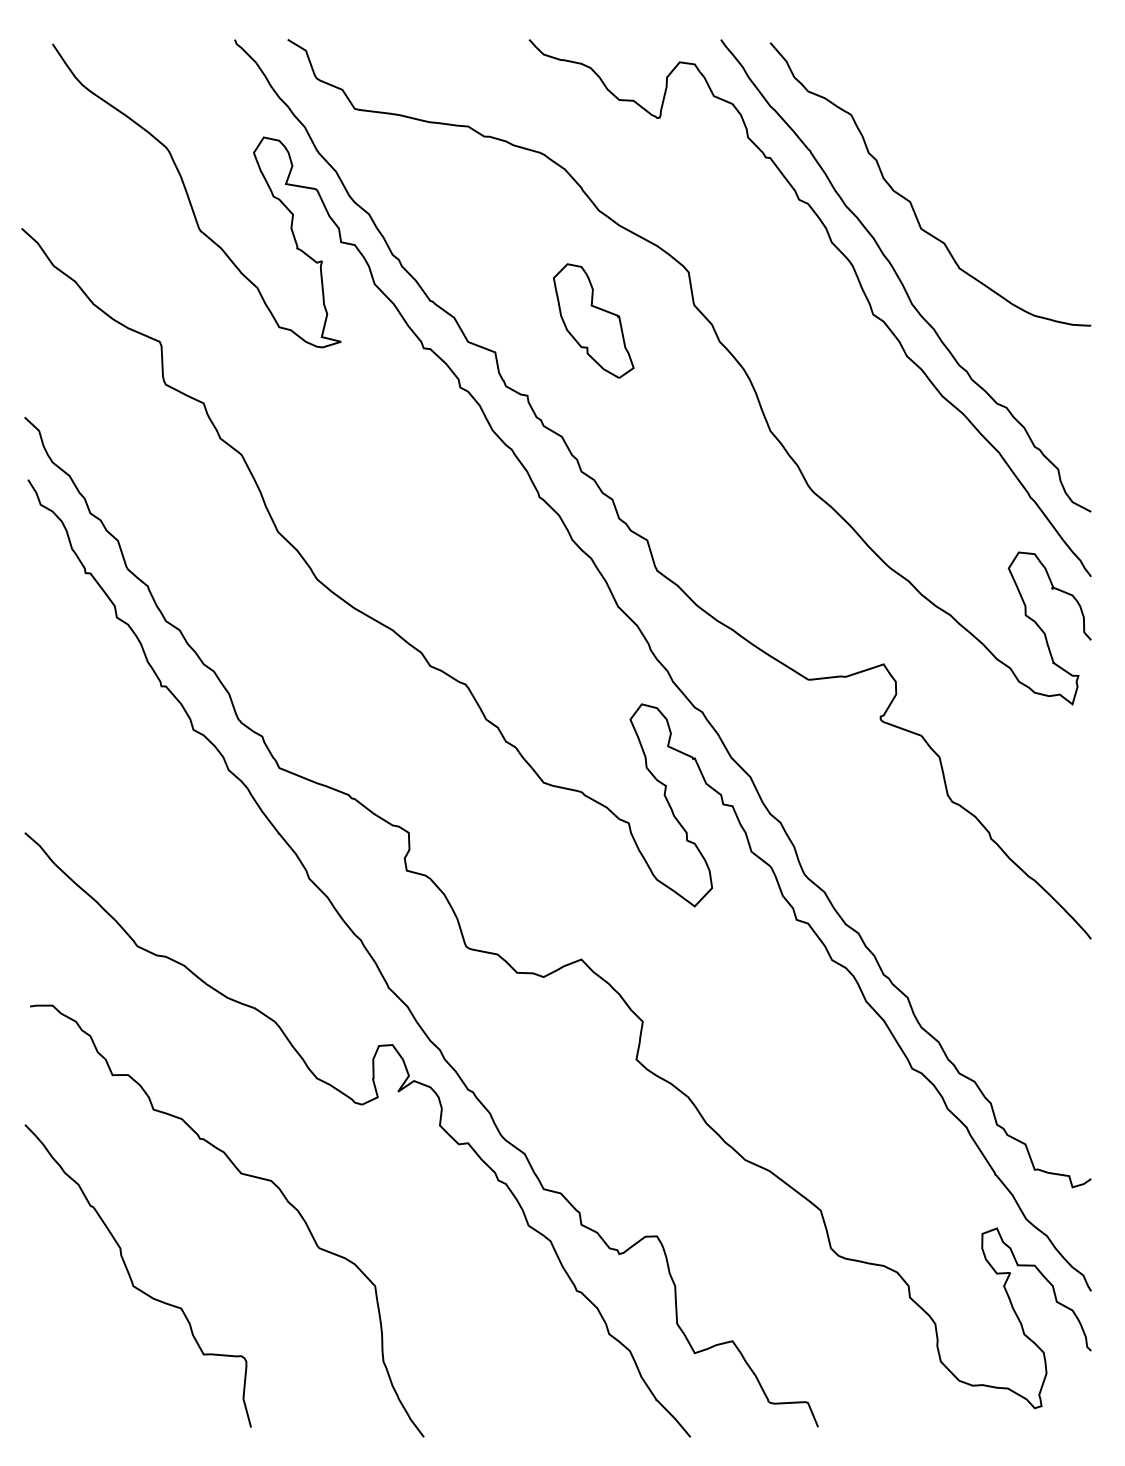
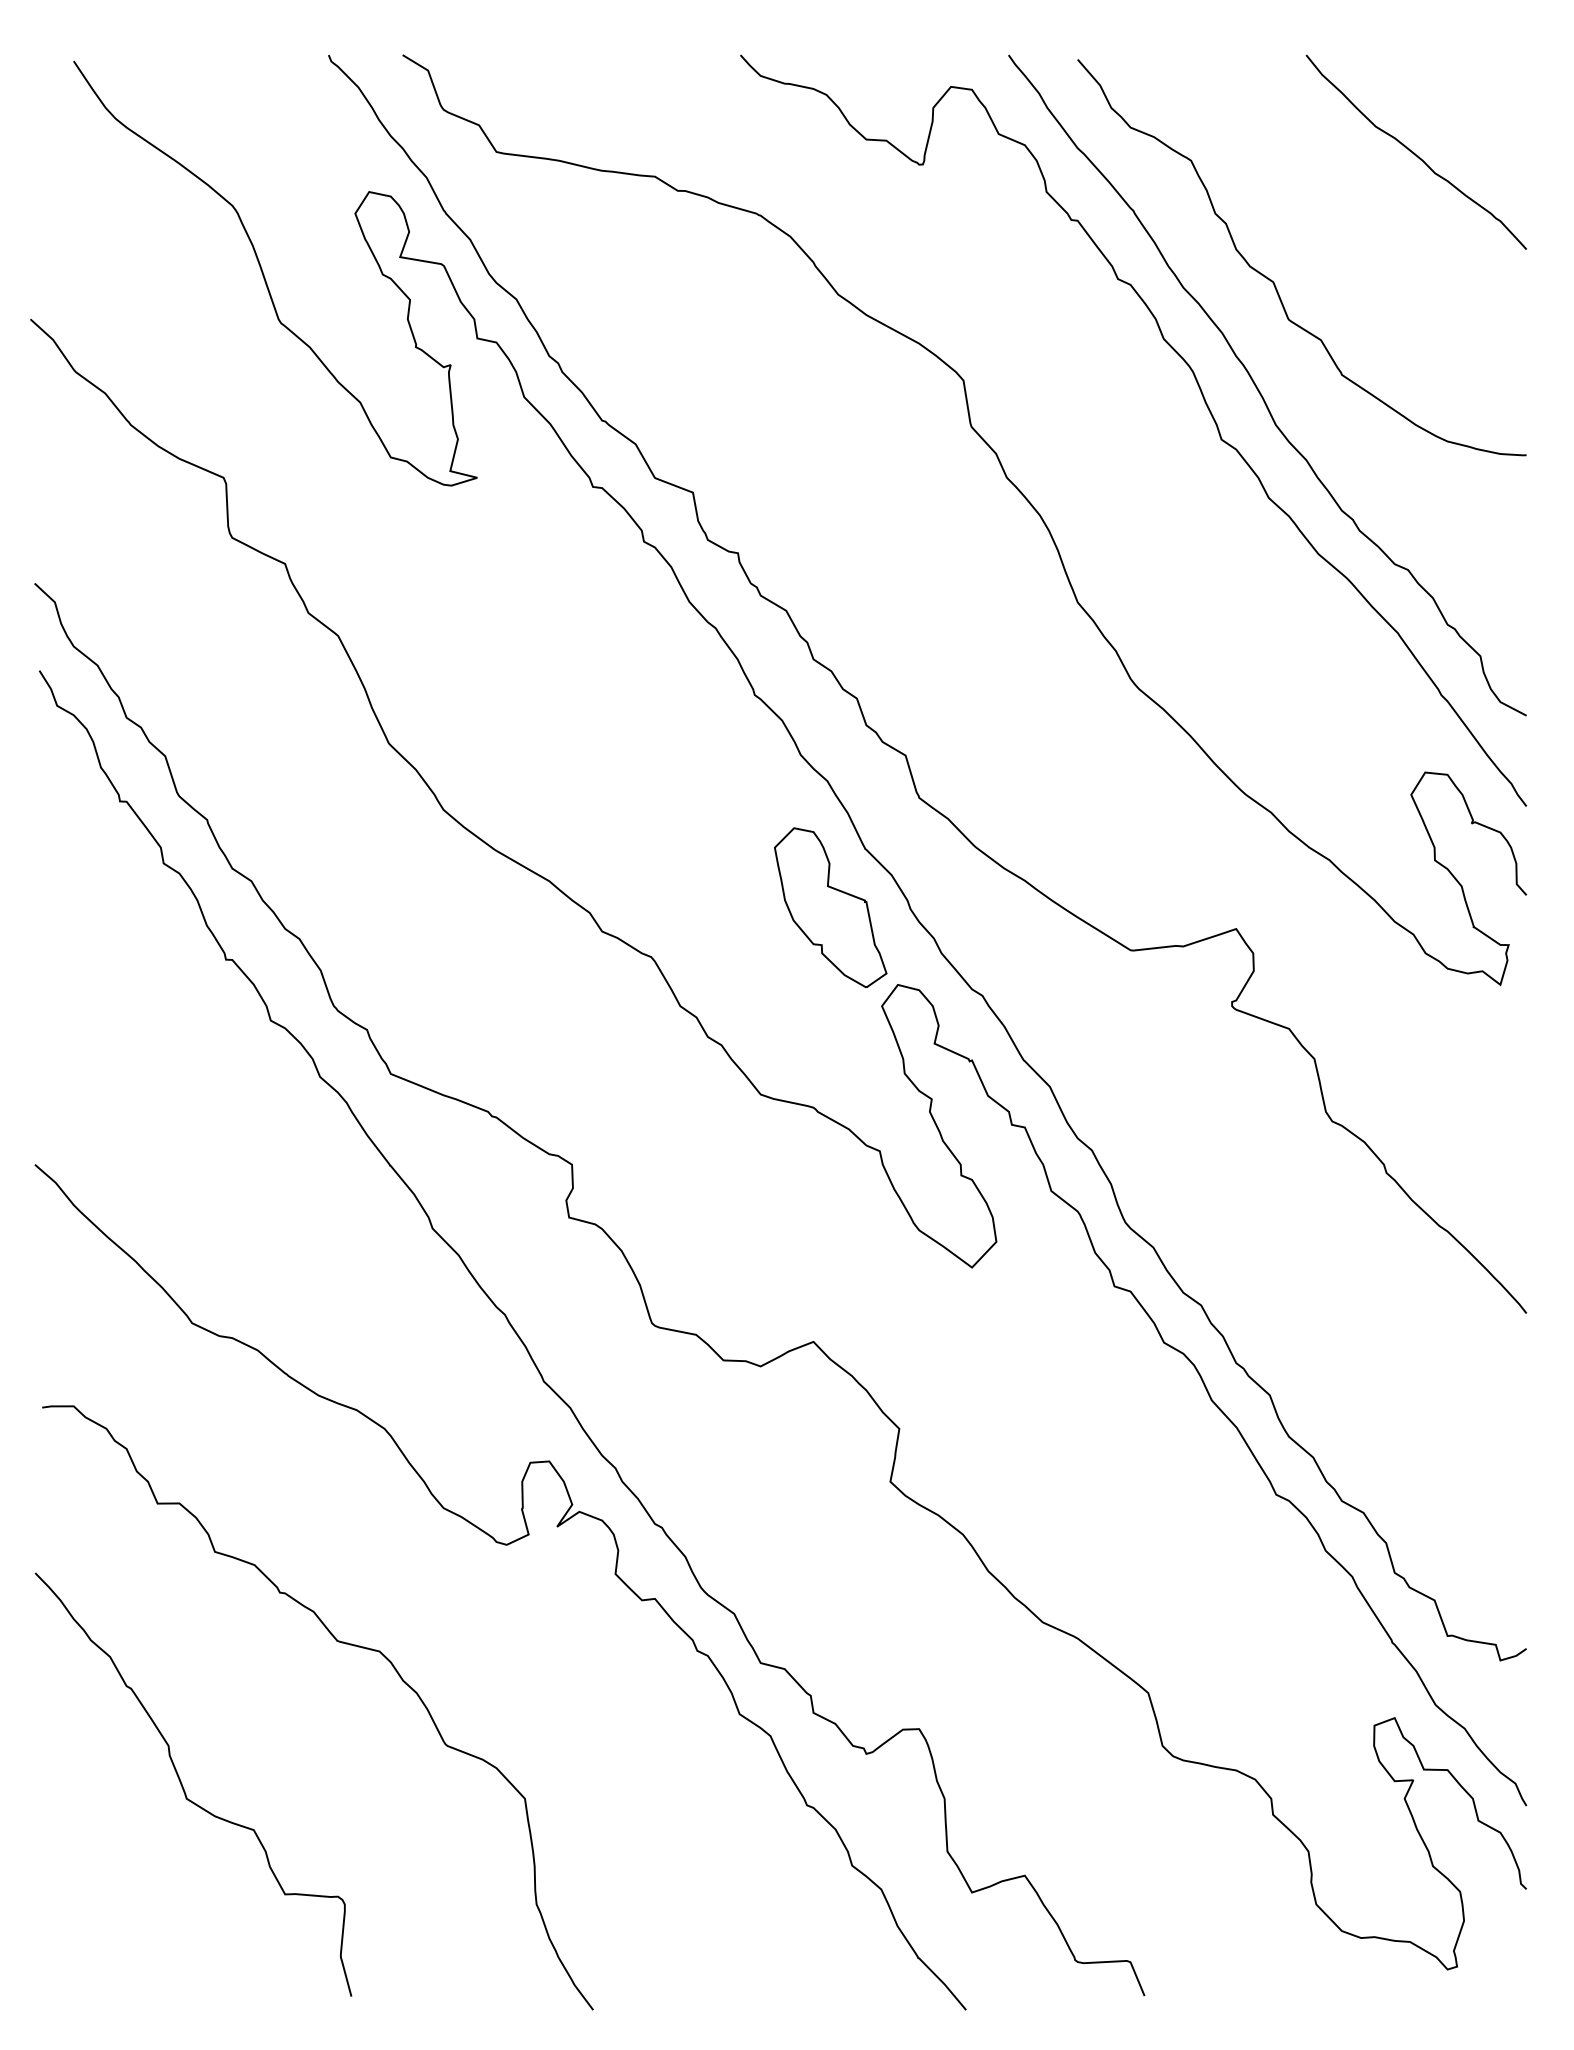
curve: (1011, 109) -> (1414, 152), added
part: (593, 320) -> (830, 907), moved

